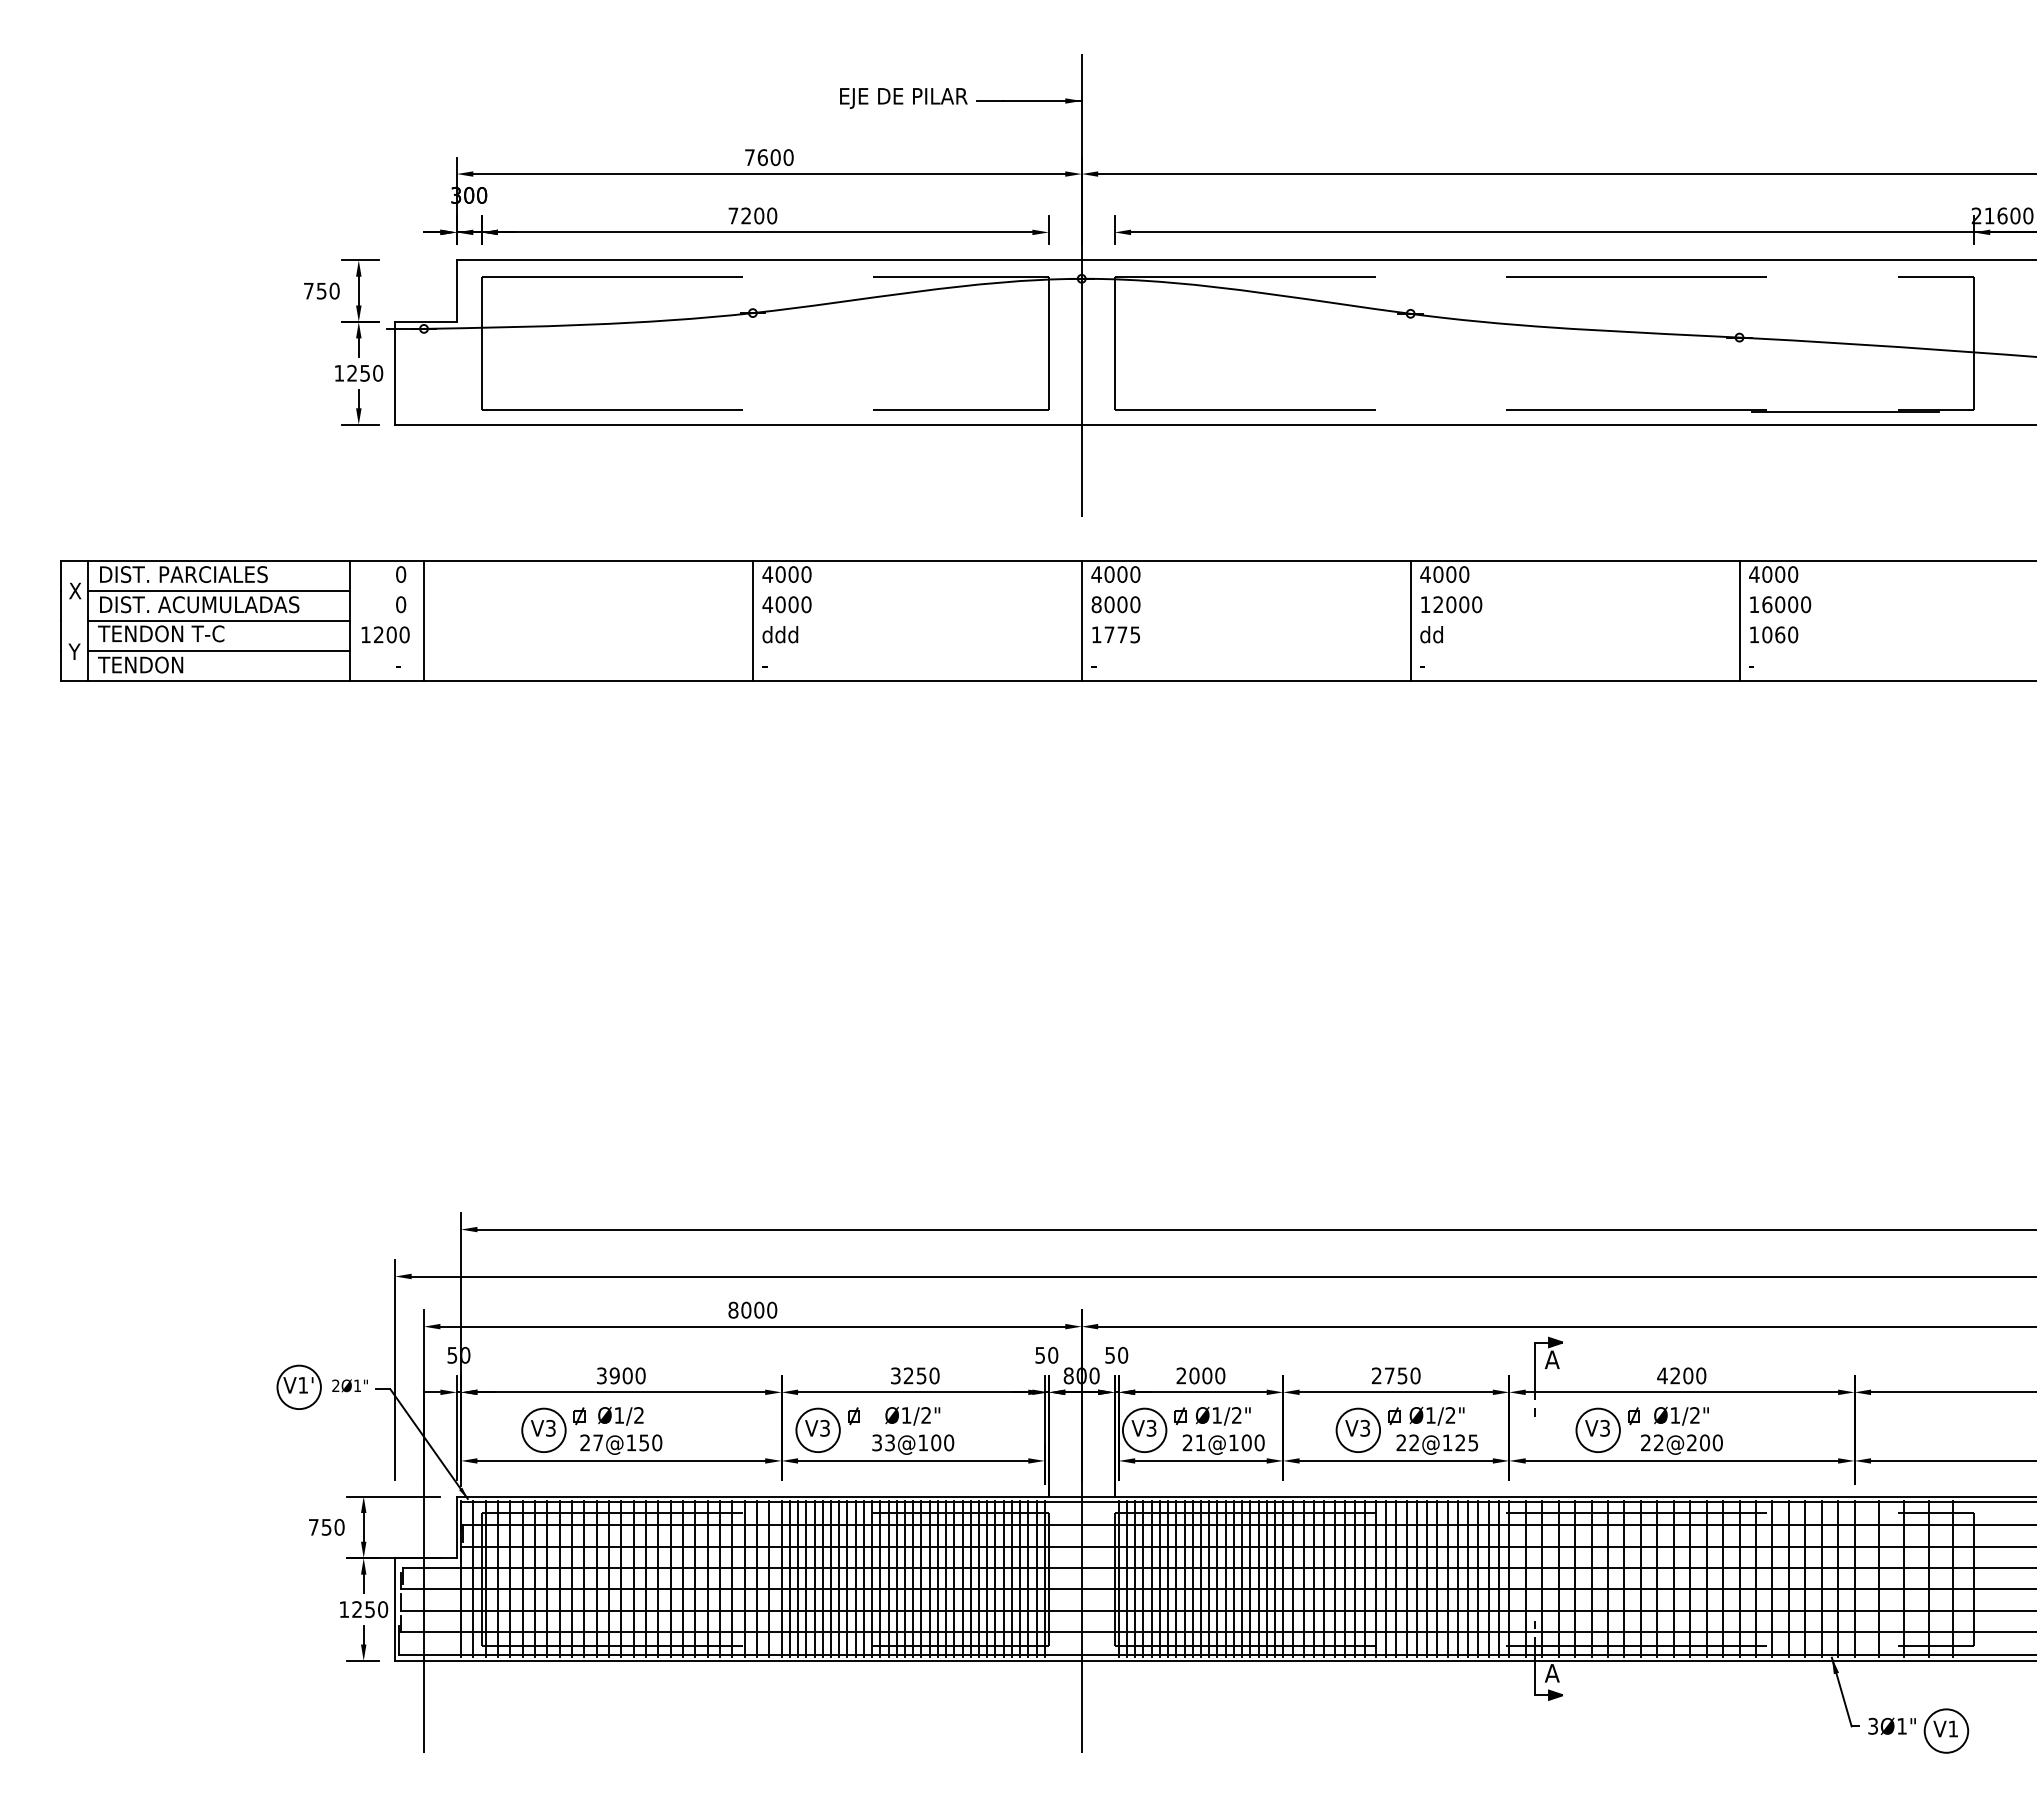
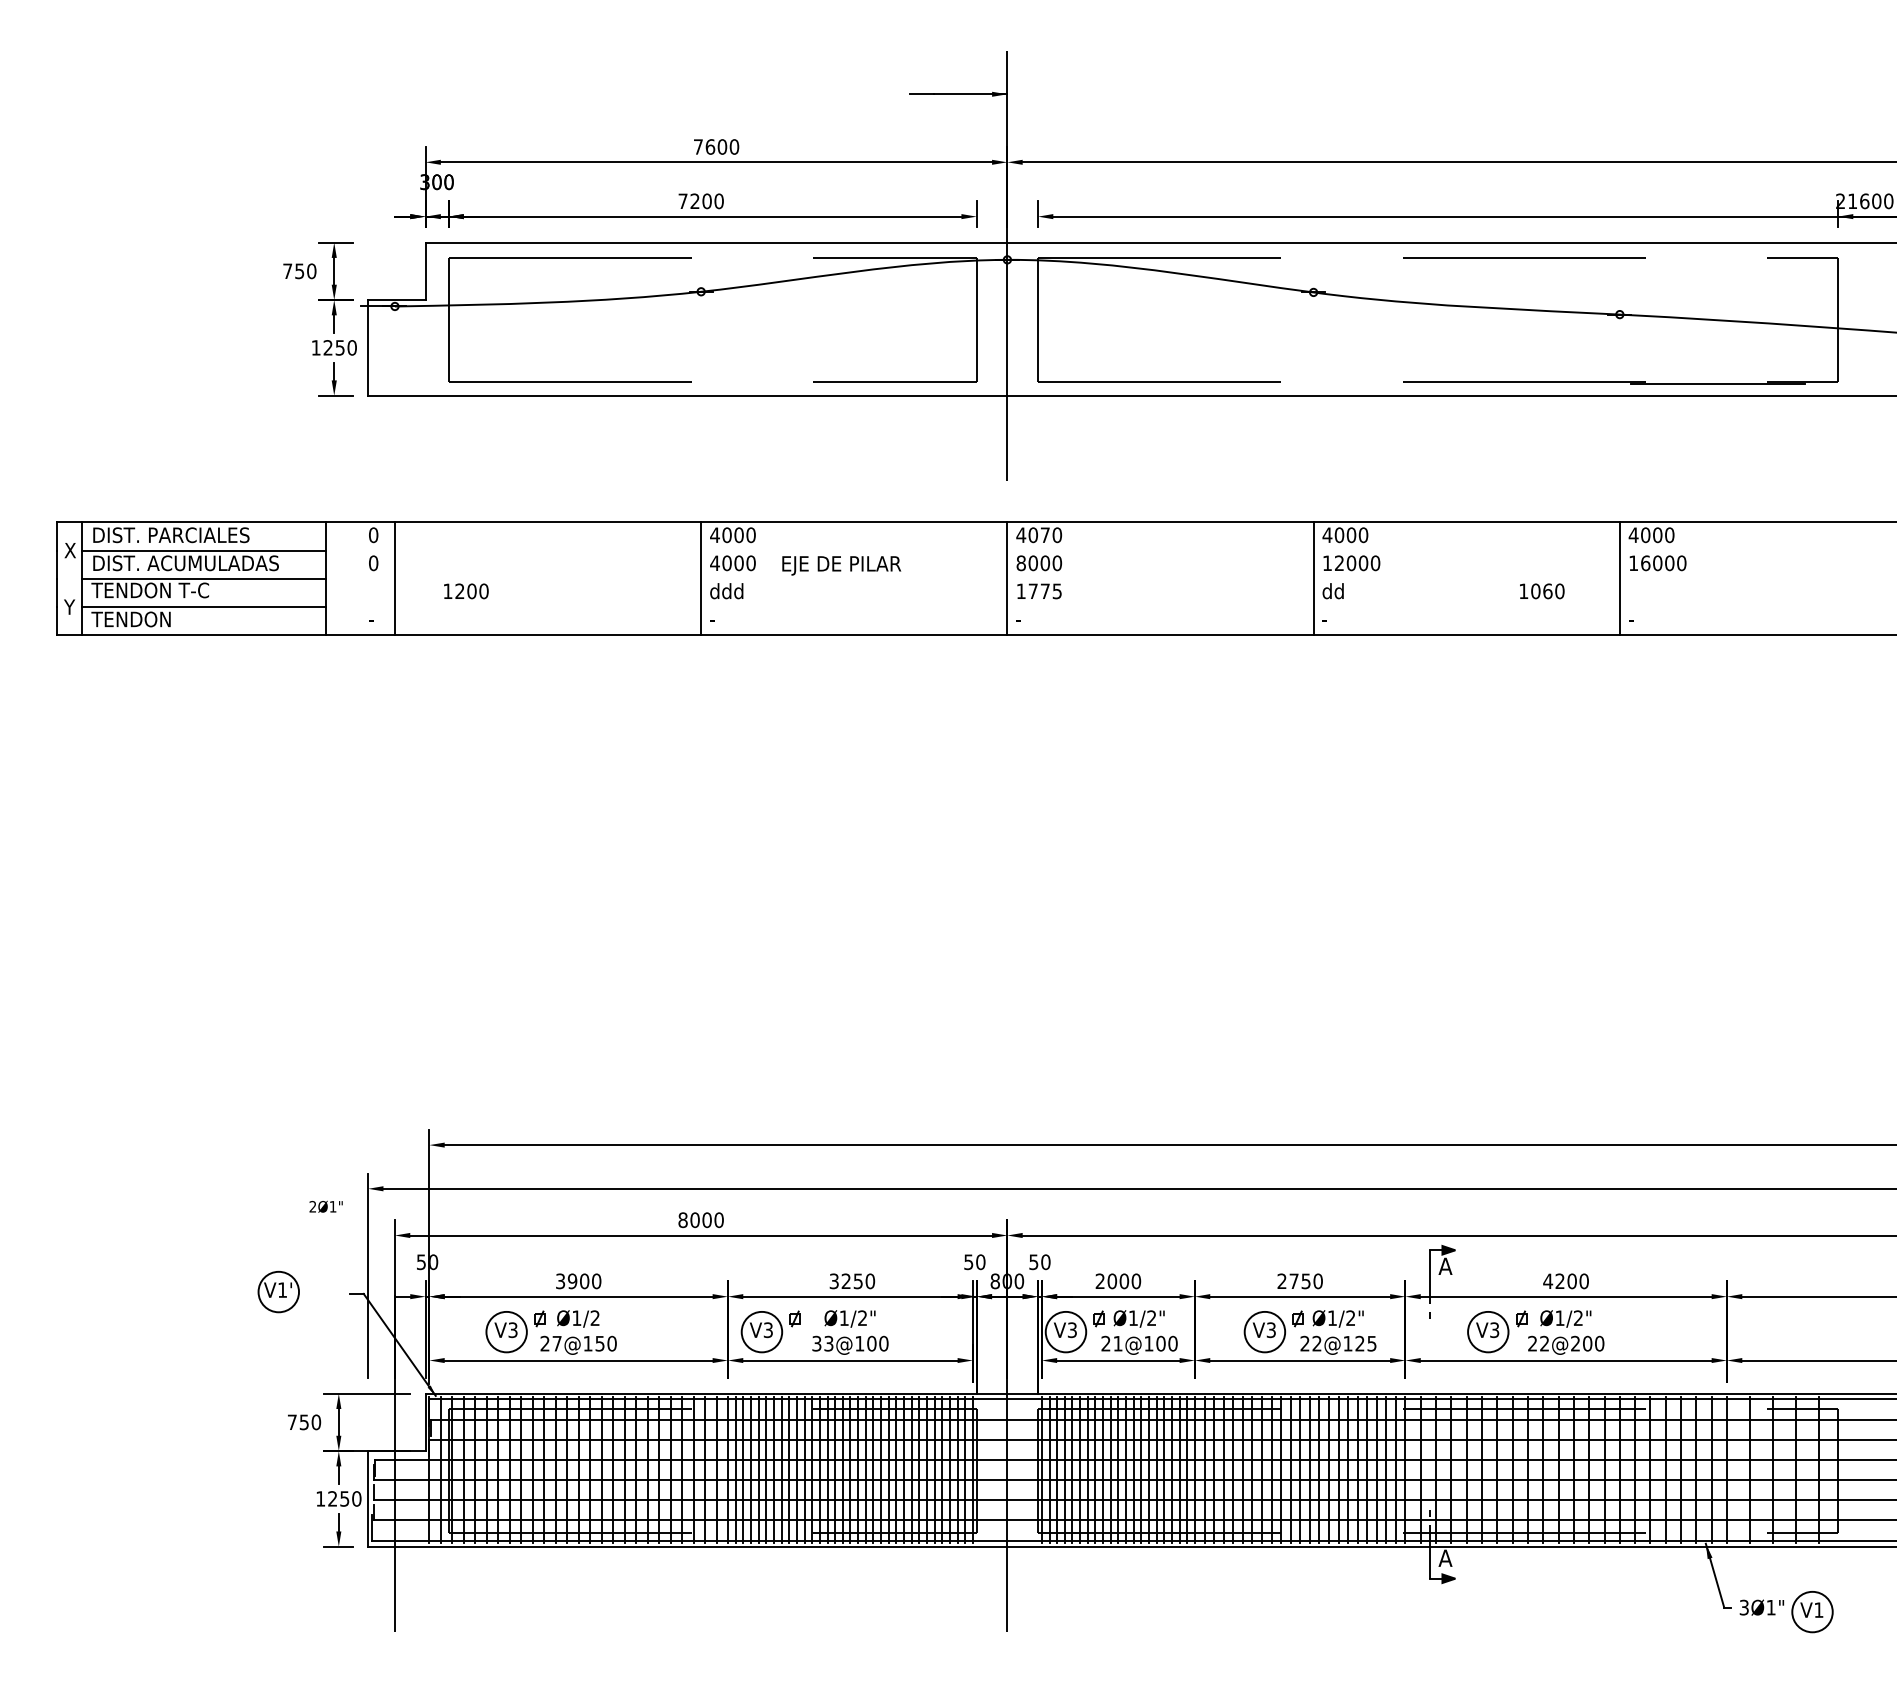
text: (903, 98) -> (841, 565), moved
text: (1122, 574) -> (1045, 535), 4000 -> 4070
text: (385, 634) -> (466, 591), moved
text: (1774, 634) -> (1542, 591), moved
text: (349, 1385) -> (325, 1206), moved

